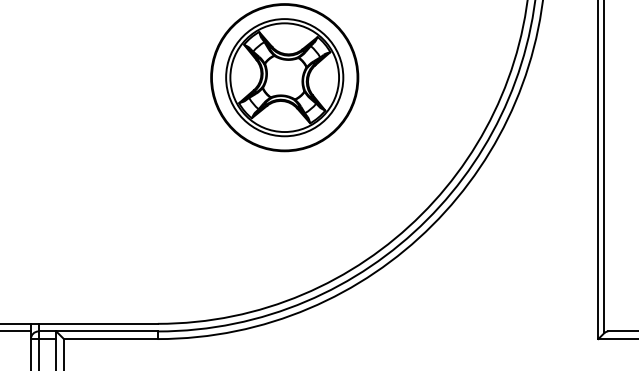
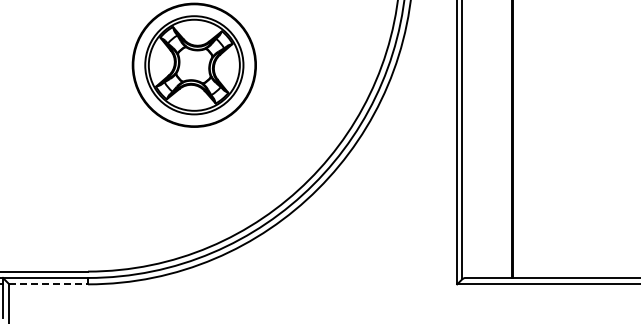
line: (111, 339) -> (49, 284), solid -> dashed

